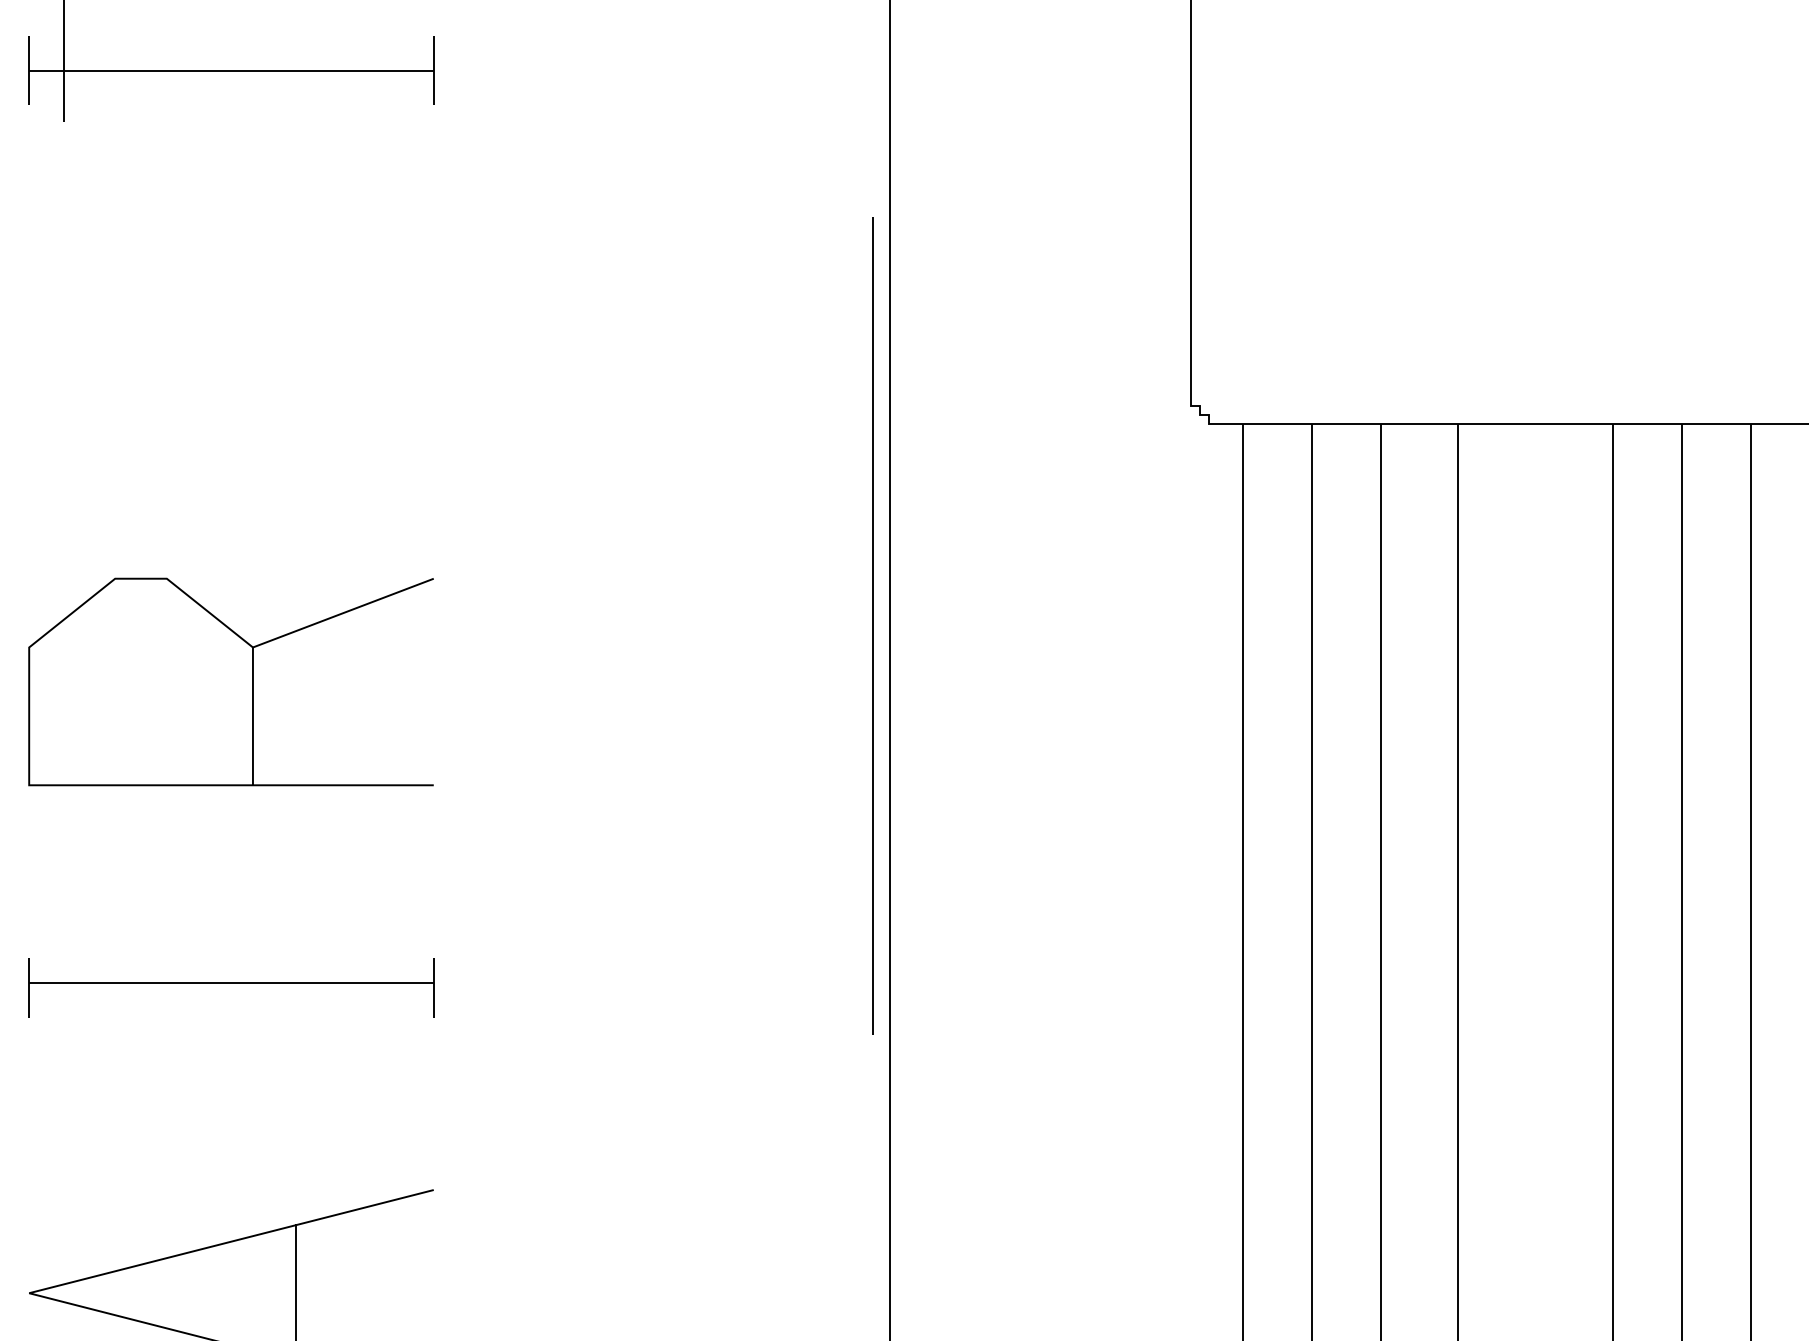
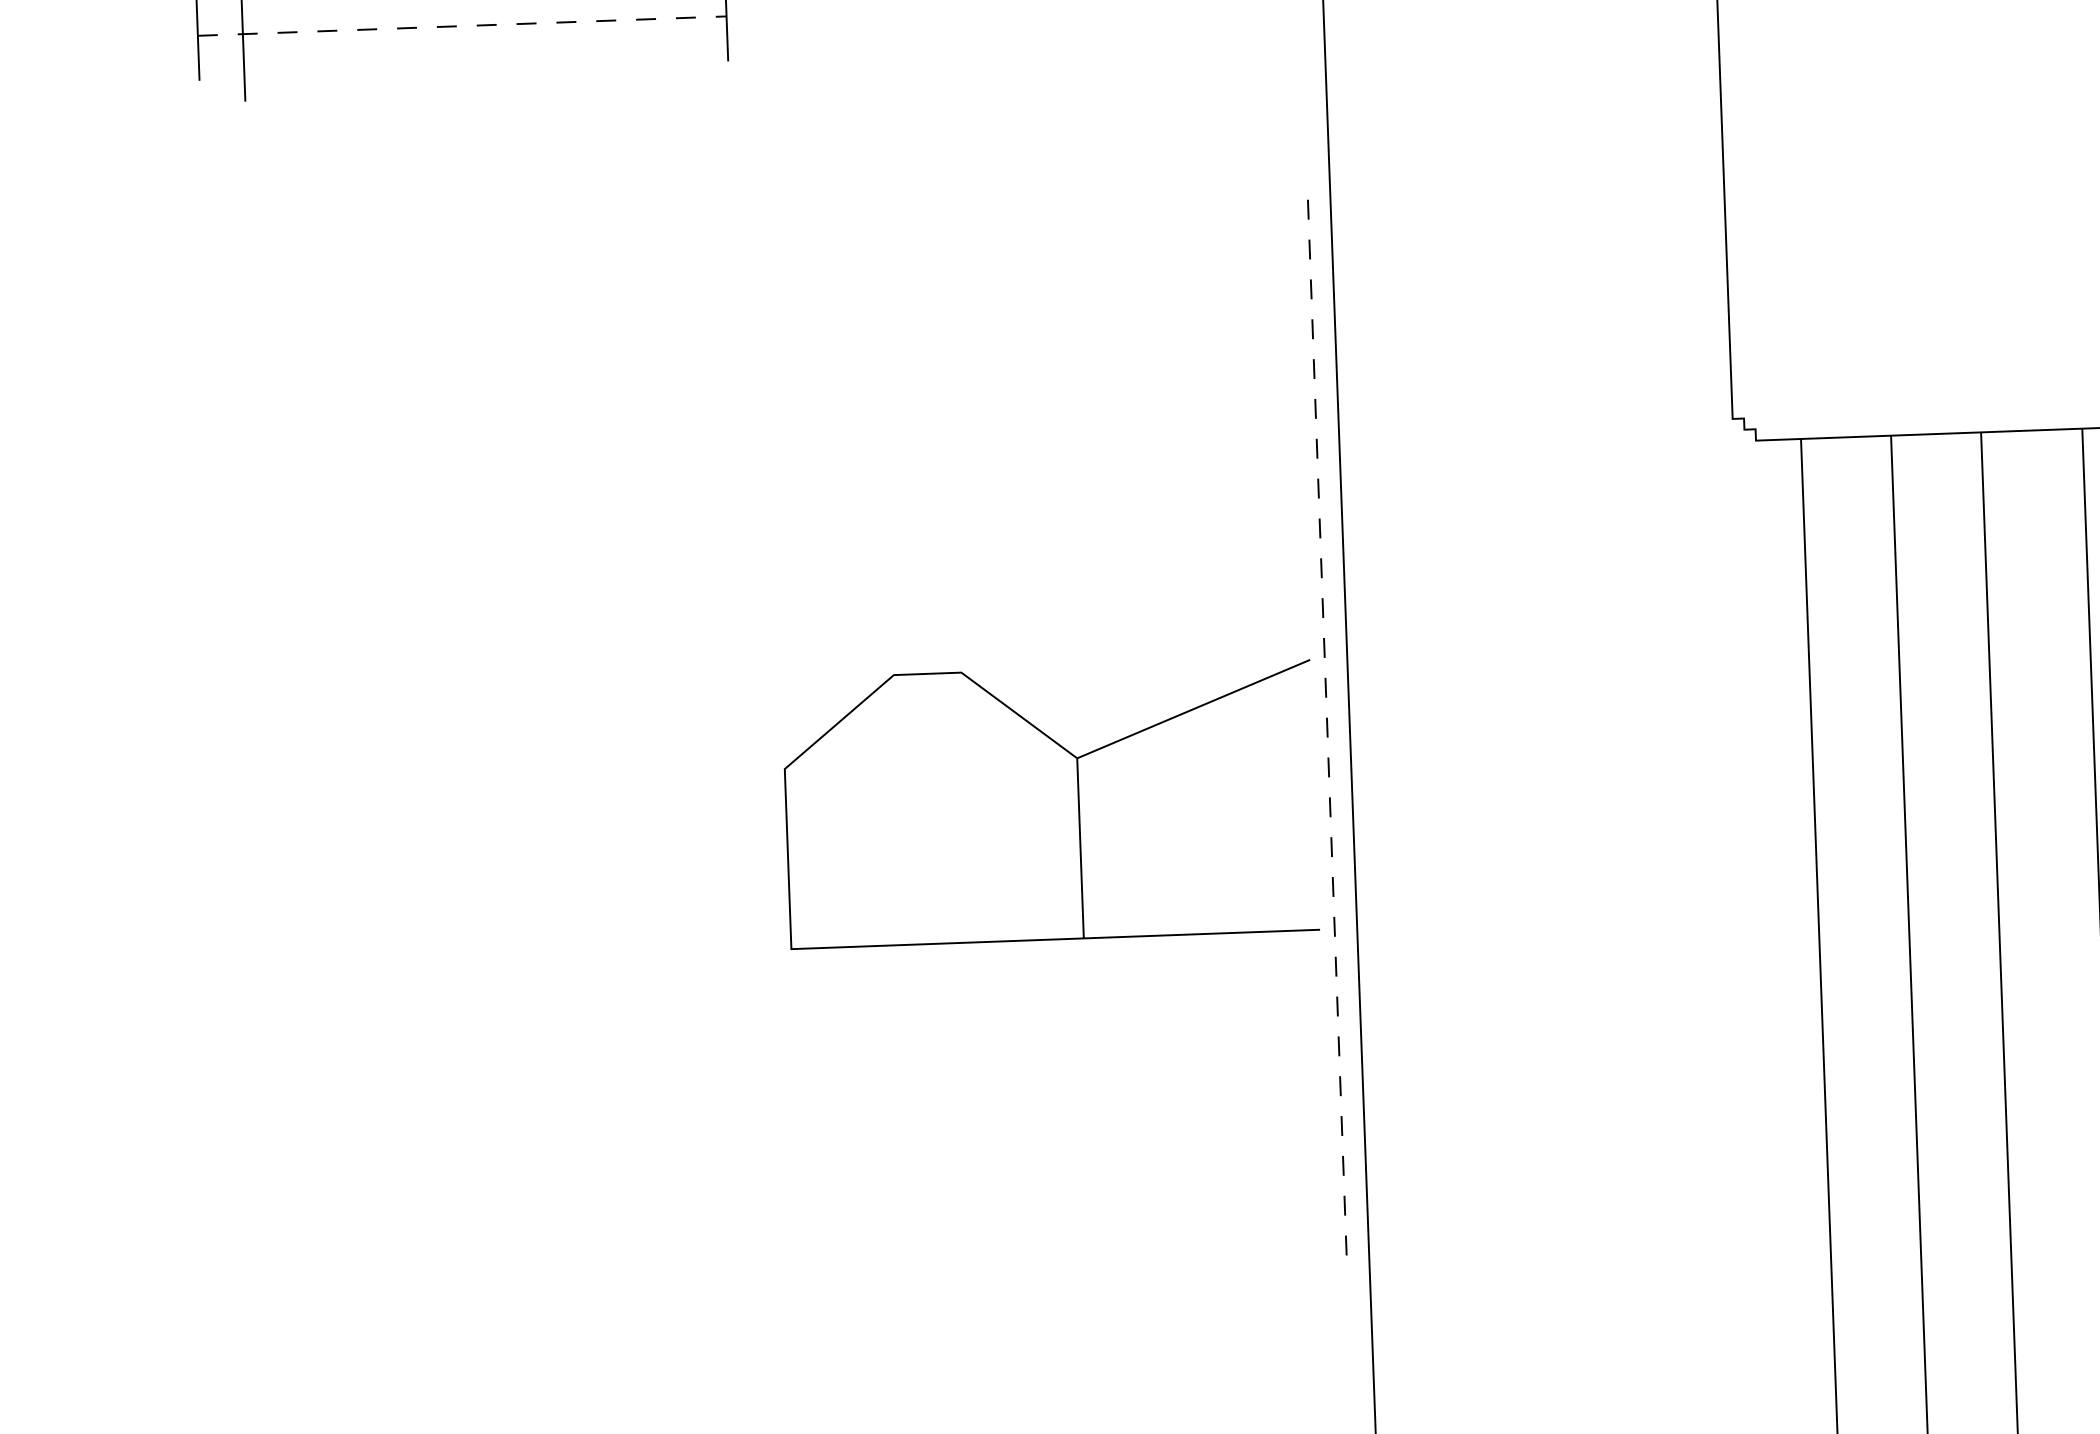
line: (231, 70) -> (462, 25), solid -> dashed
line: (872, 625) -> (1326, 720), solid -> dashed
part: (230, 681) -> (1049, 803), moved
part: (231, 987) -> (506, 1224), removed

